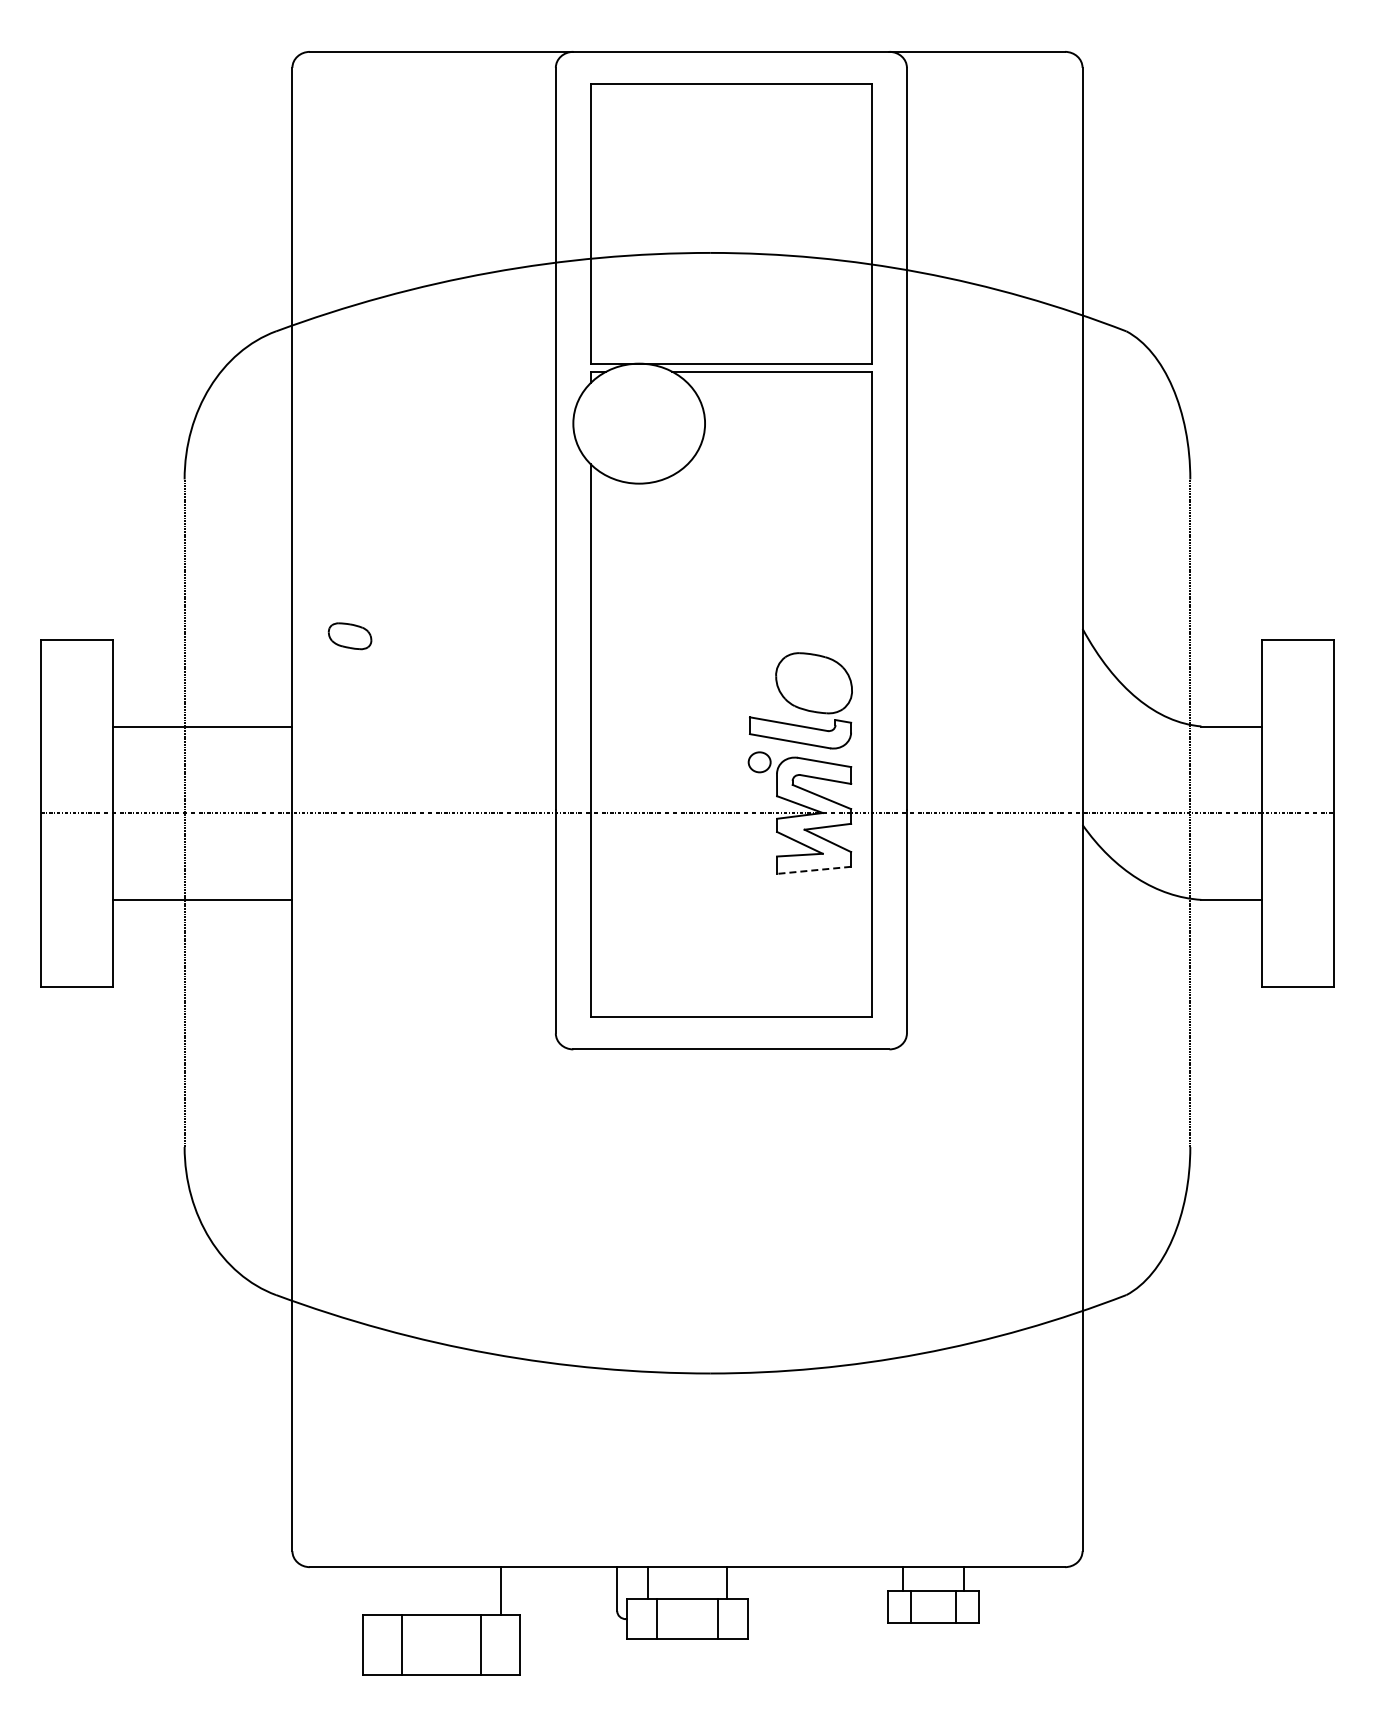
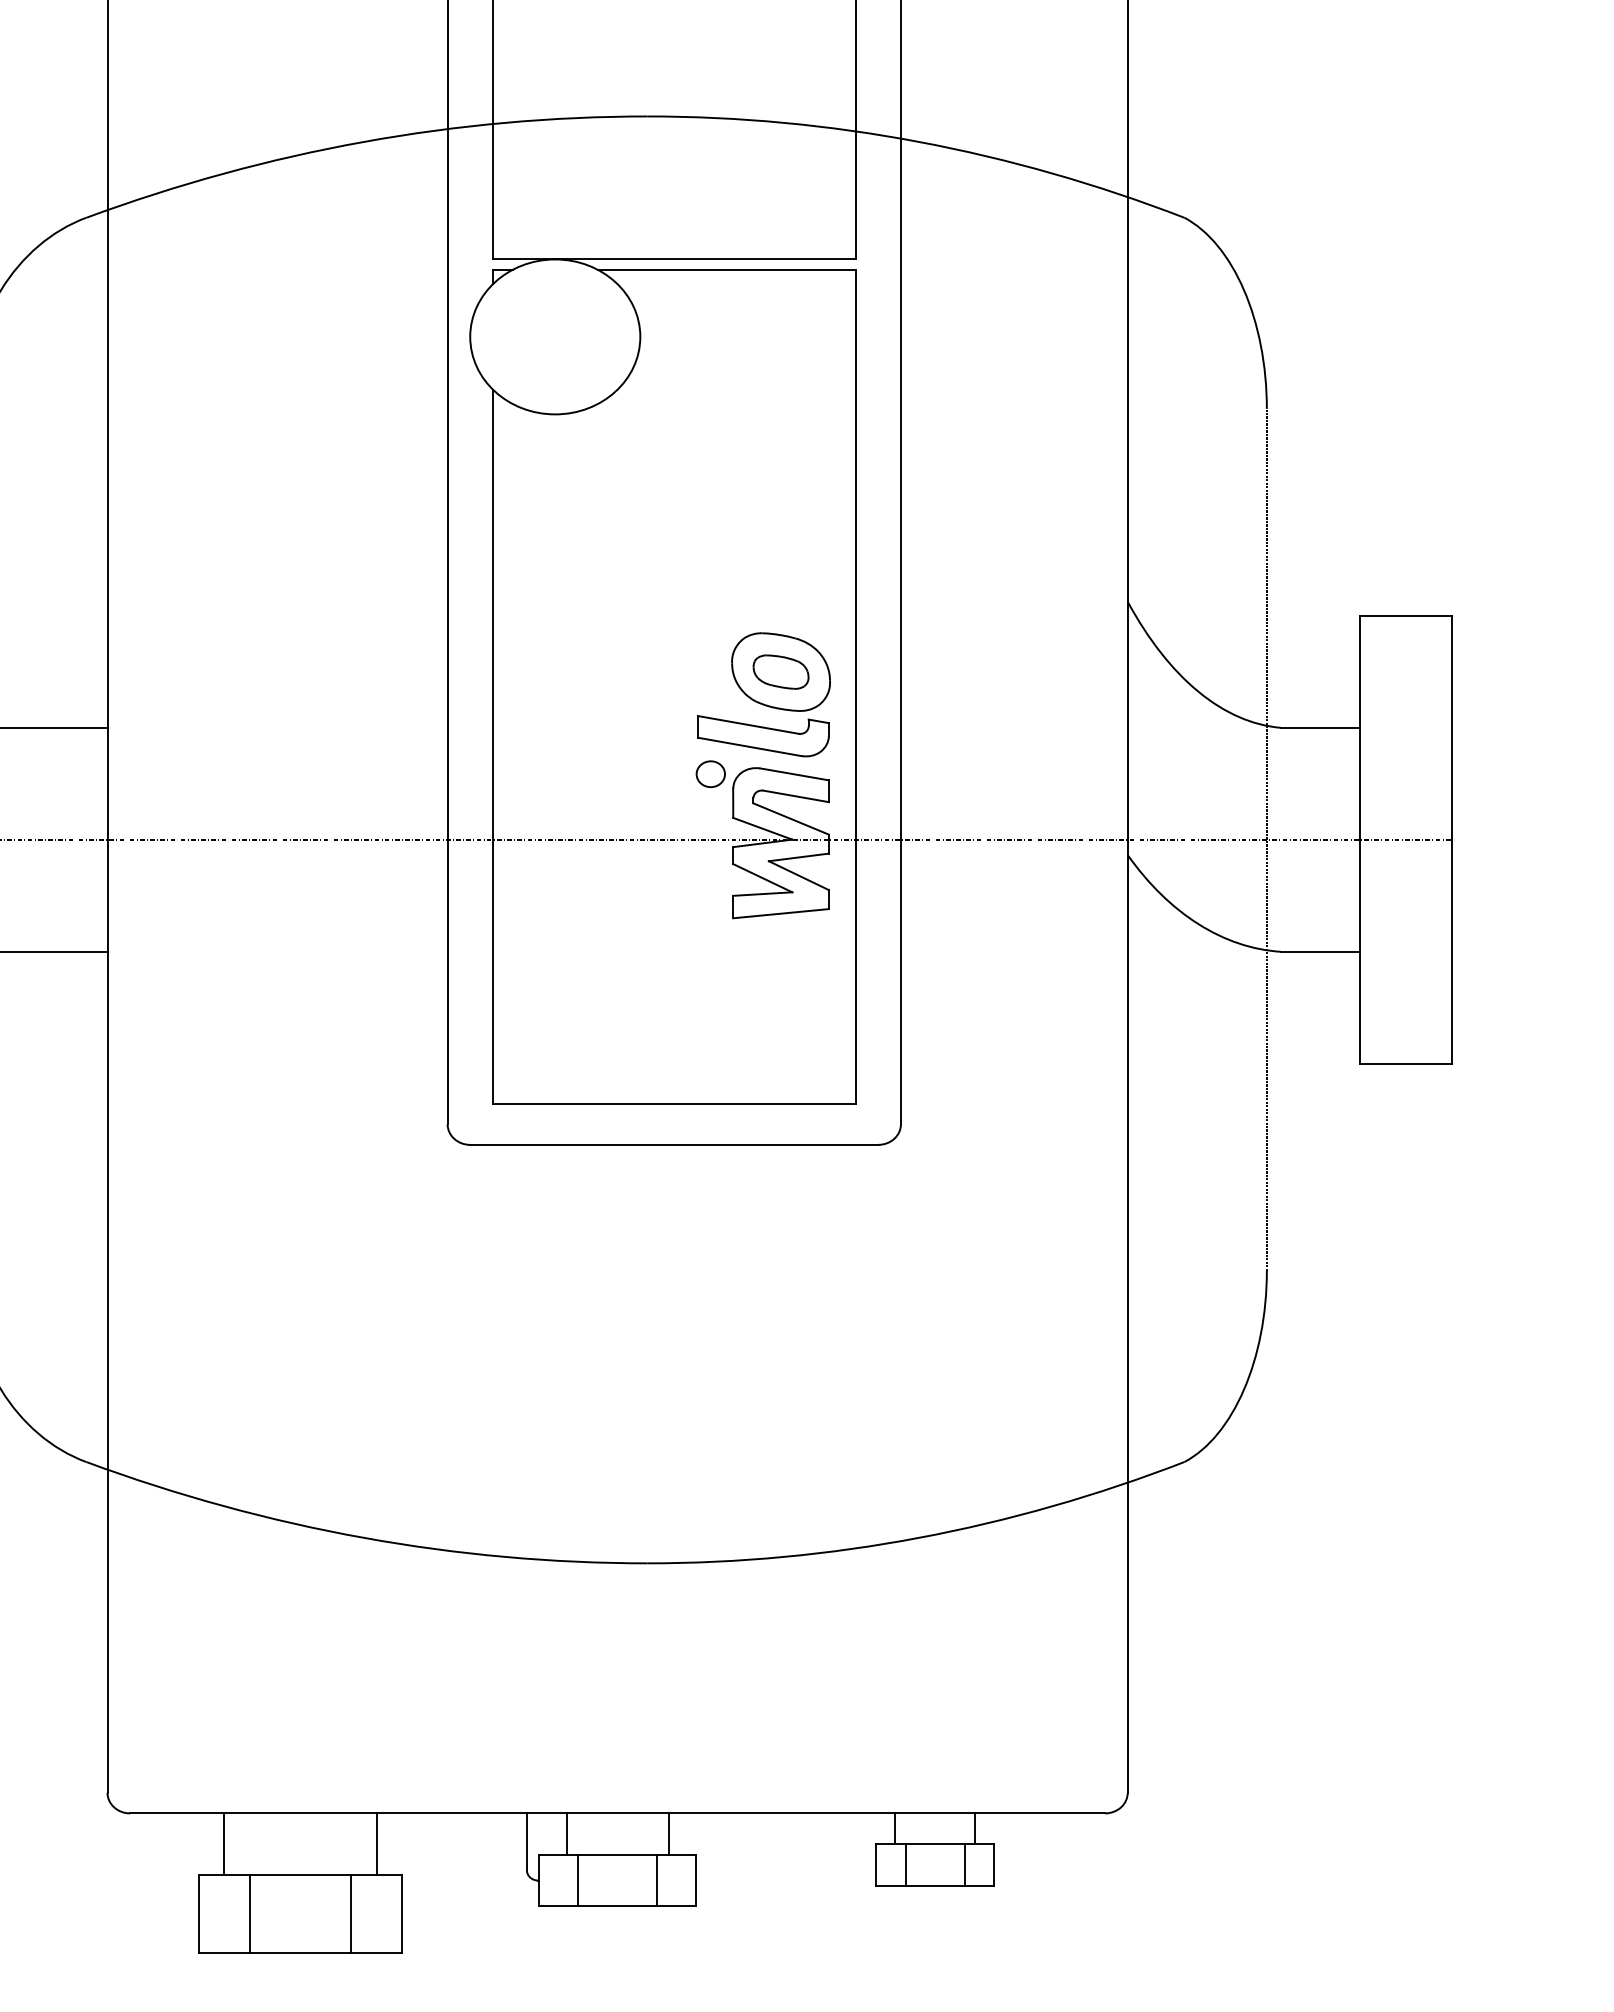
part: (349, 636) -> (780, 672), moved
line: (813, 870) -> (780, 913), dashed -> solid
line: (382, 1591) -> (223, 1844), added

